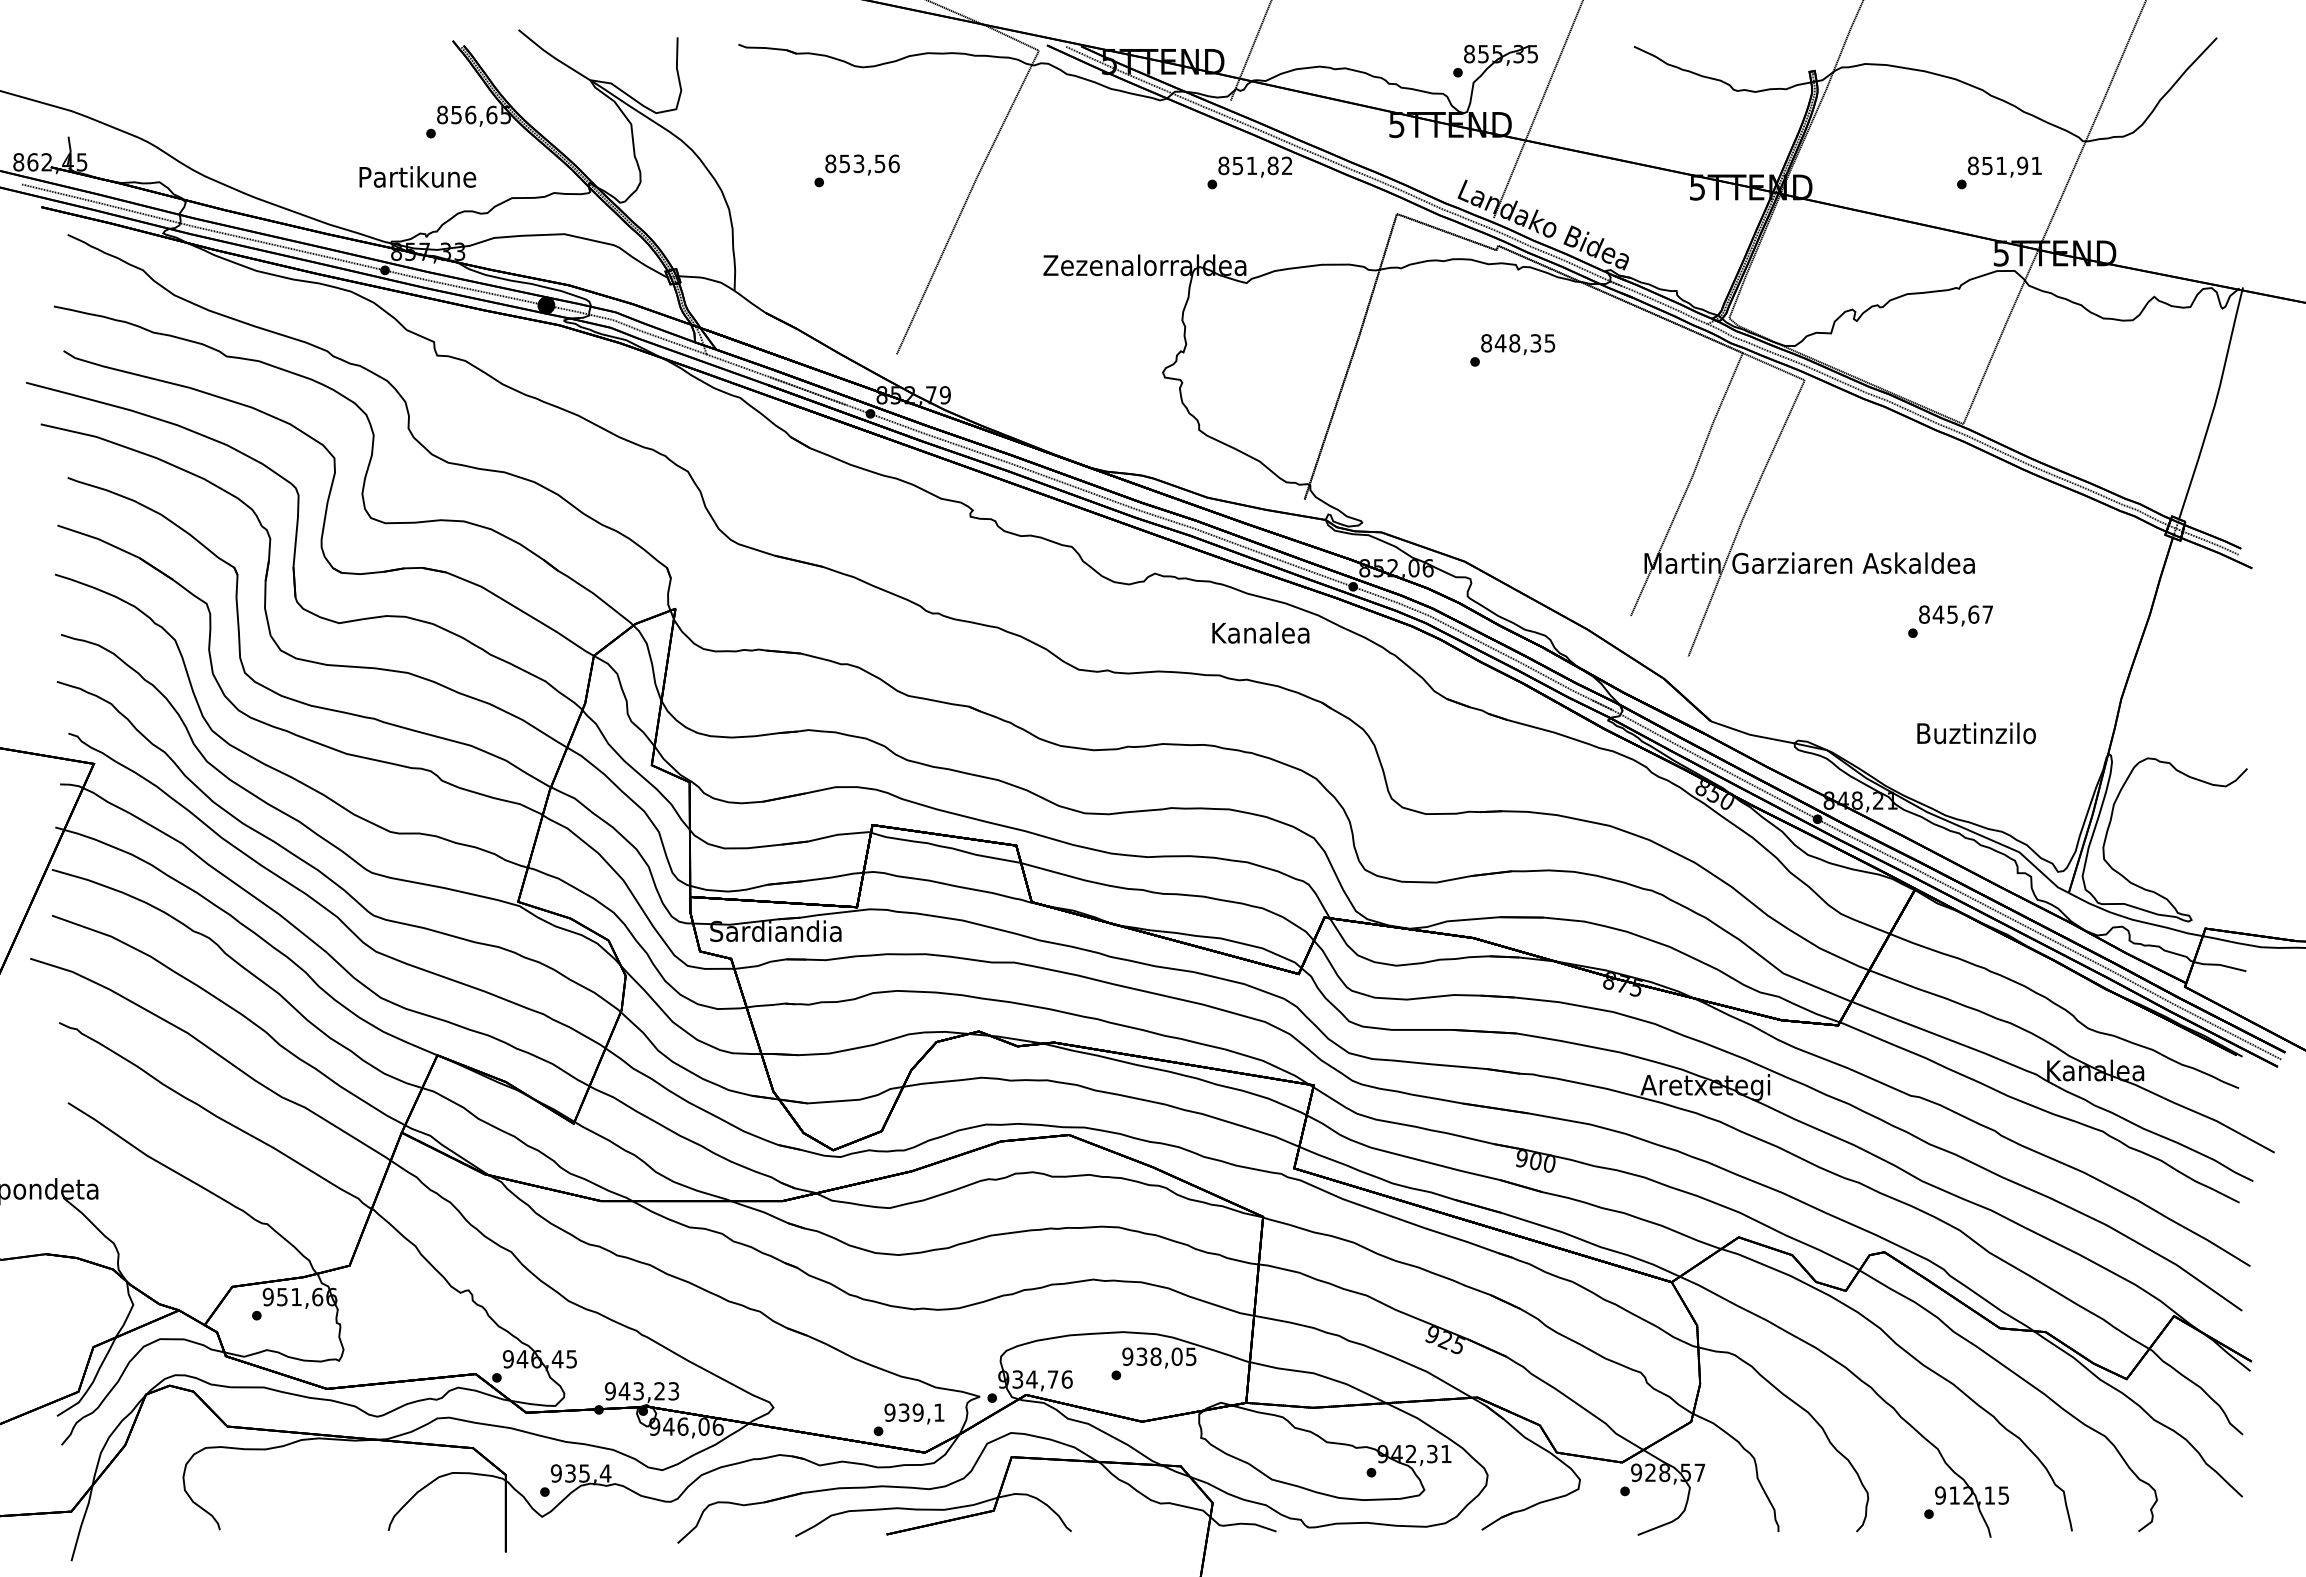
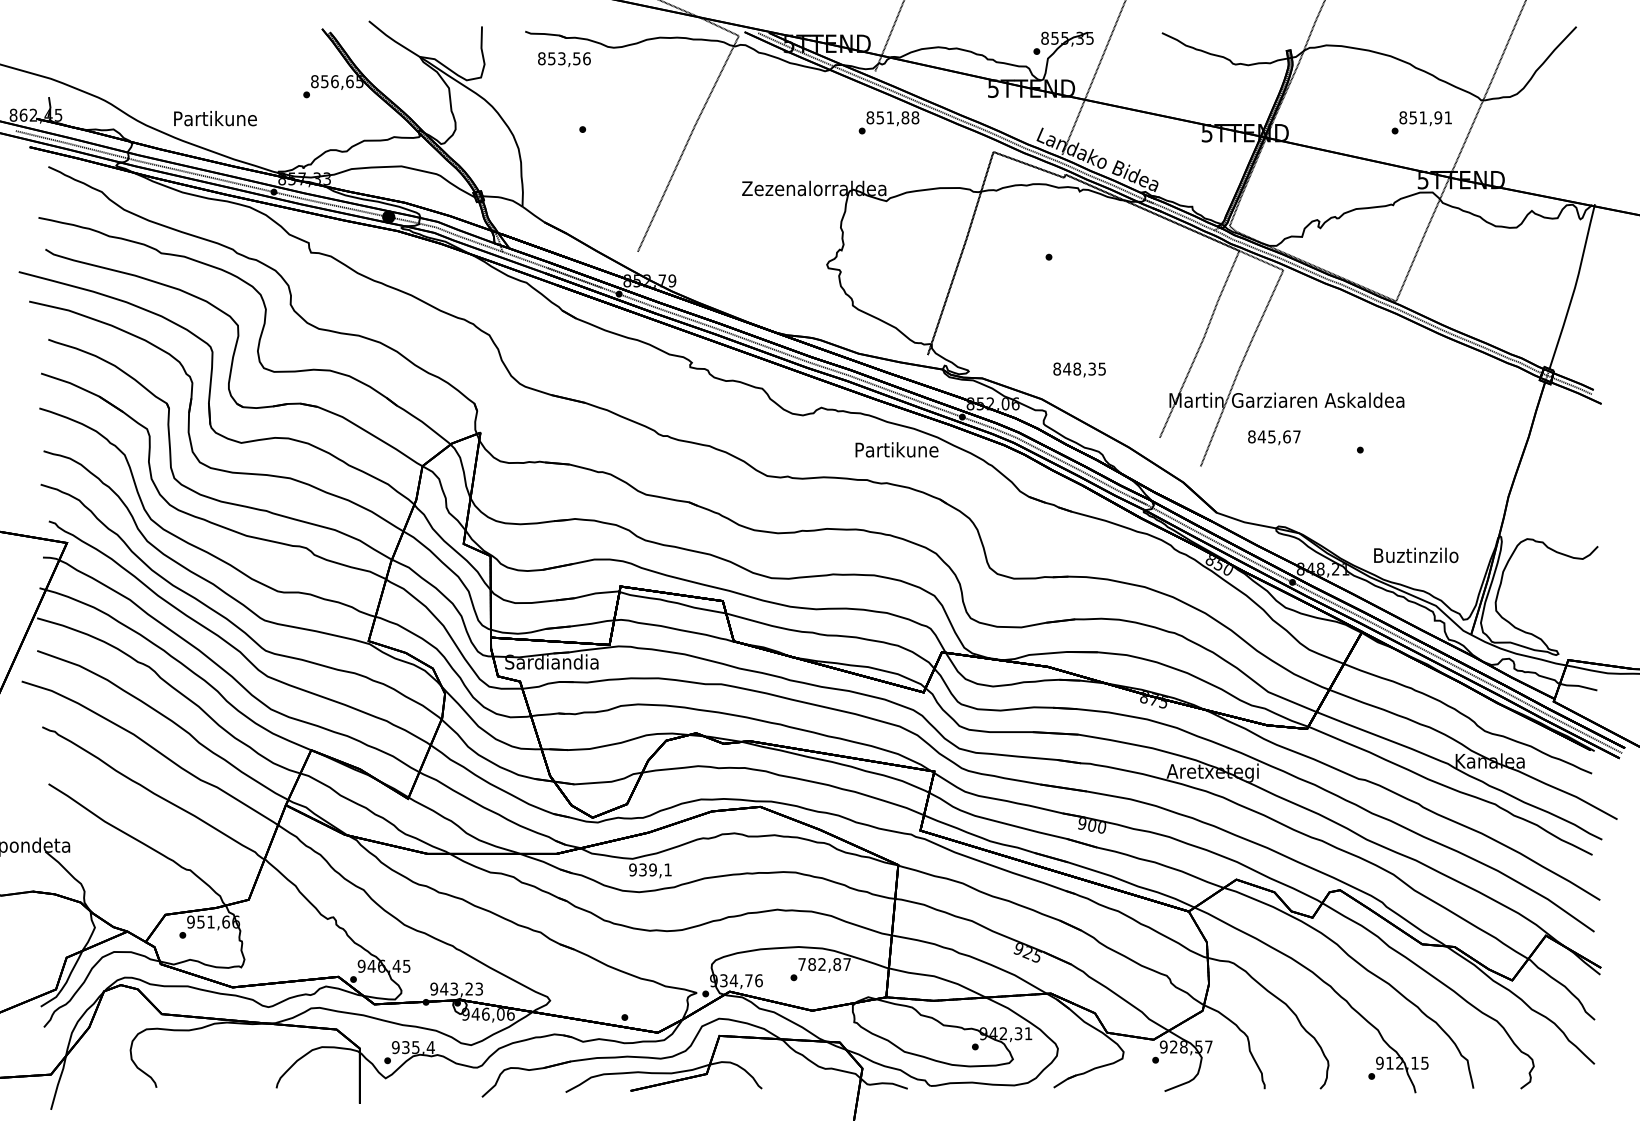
text: (862, 164) -> (564, 59), moved
text: (1286, 165) -> (914, 117), 851,82 -> 851,88
text: (417, 176) -> (215, 118), moved
text: (1518, 344) -> (1079, 369), moved
text: (1955, 615) -> (1273, 437), moved
text: (1261, 632) -> (897, 449), Kanalea -> Partikune
text: (1976, 733) -> (1416, 555), moved
text: (1159, 1356) -> (824, 964), 938,05 -> 782,87
text: (914, 1413) -> (650, 870), moved

